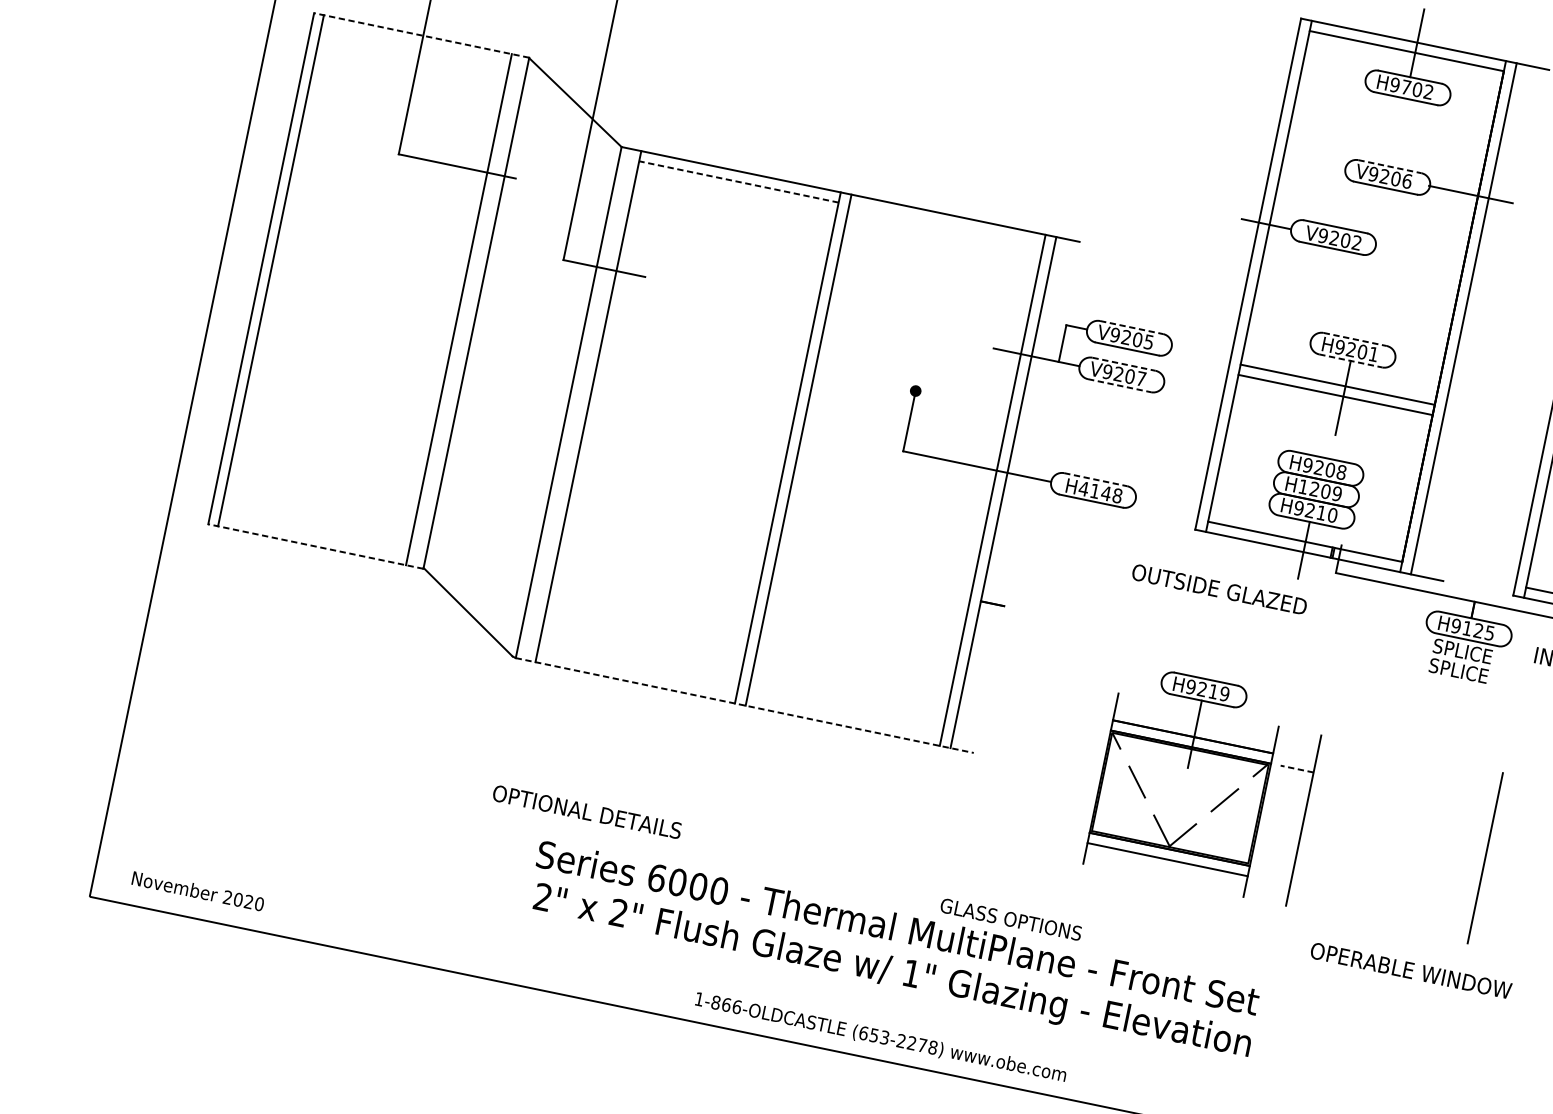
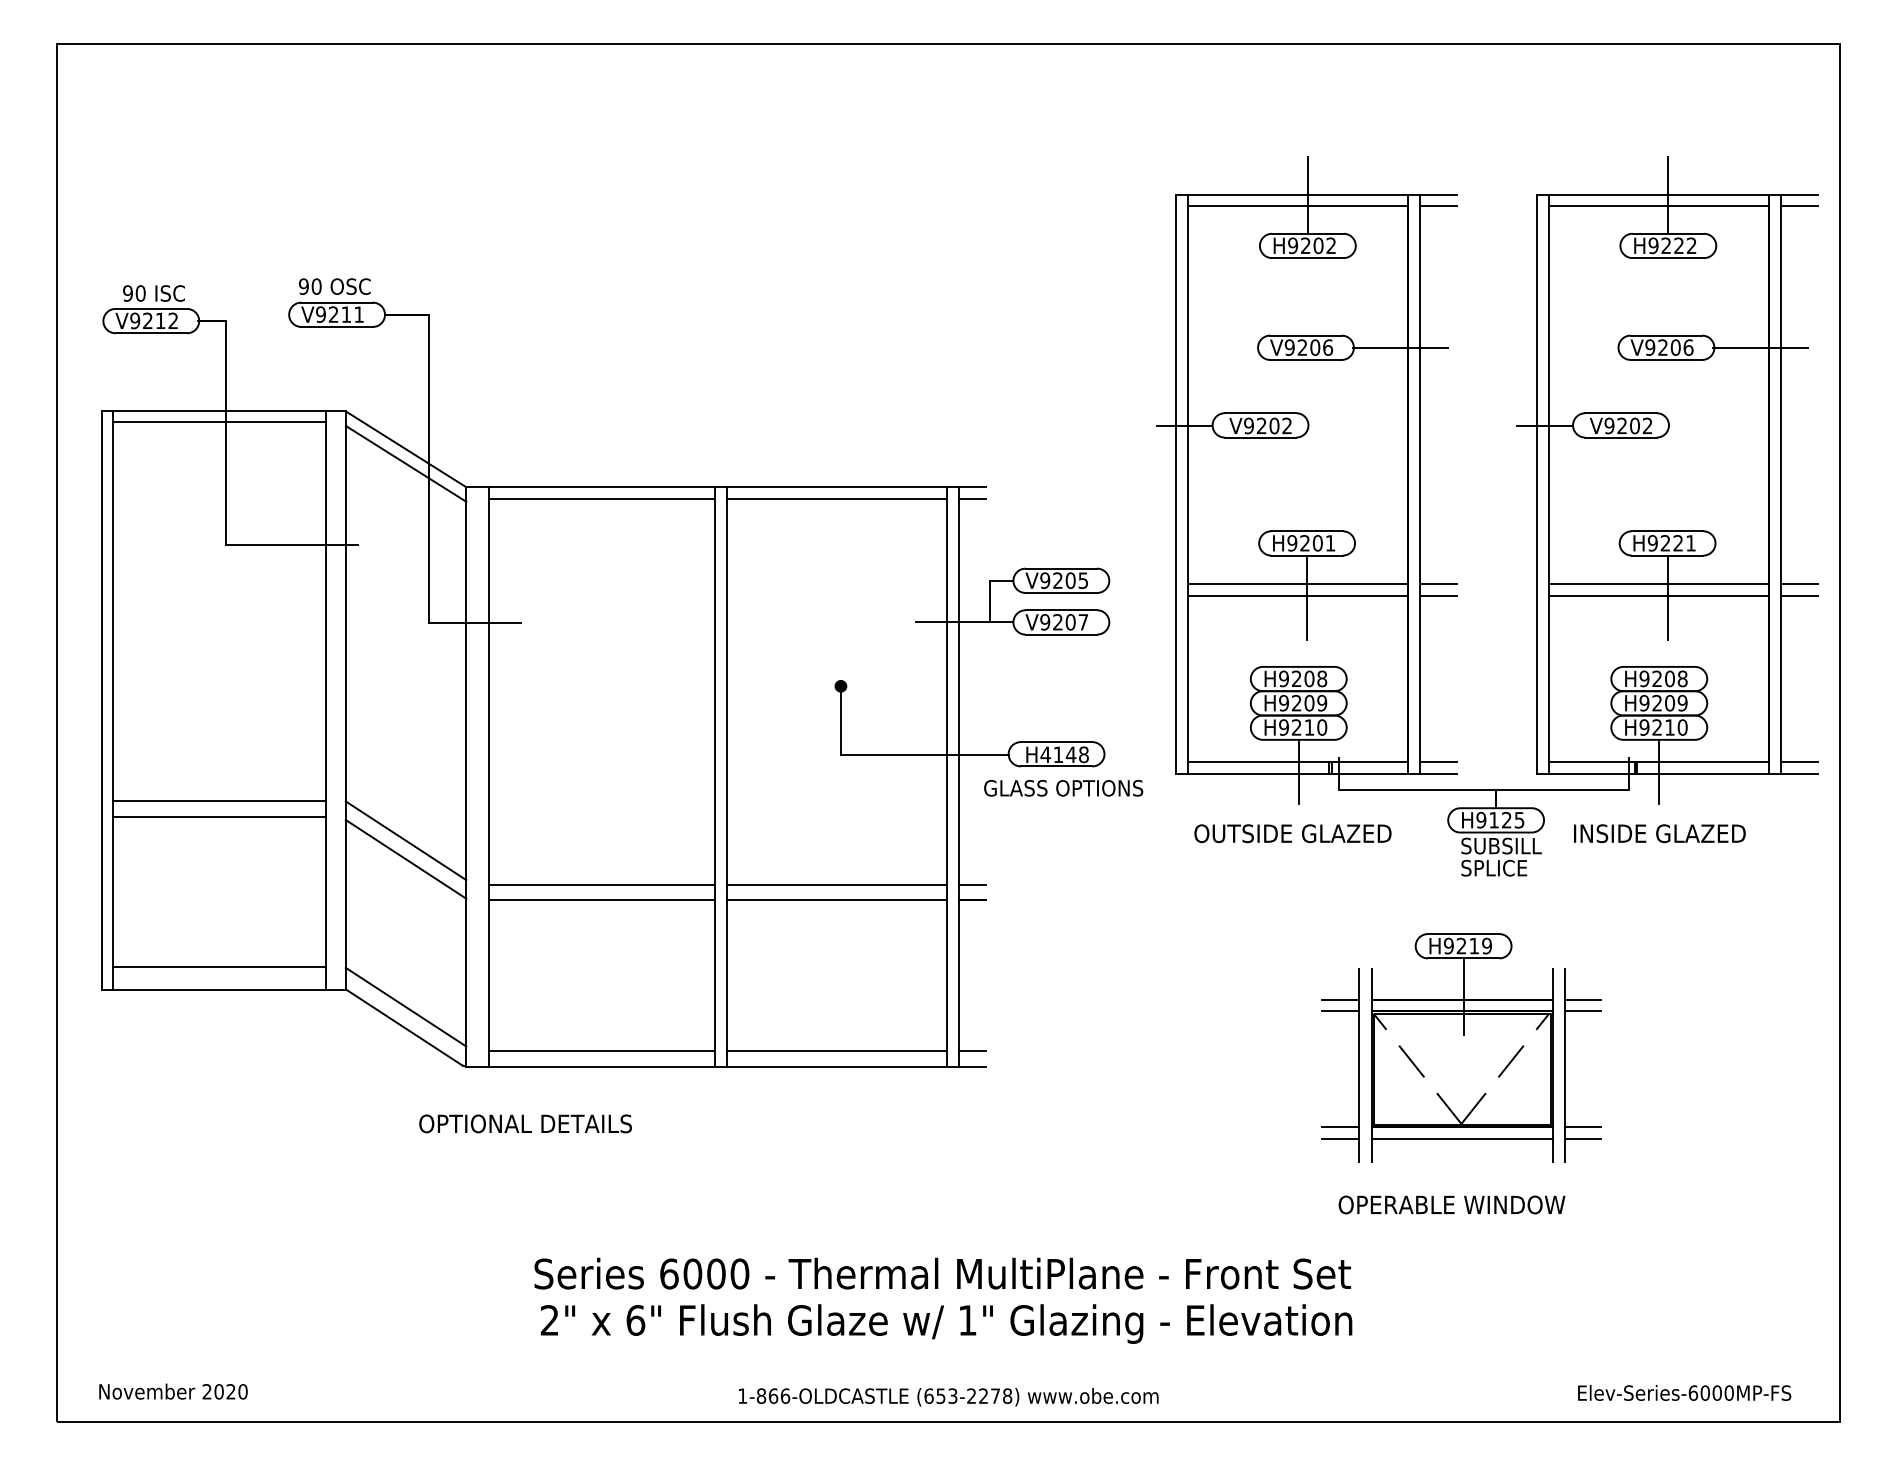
line: (421, 34) -> (223, 410), dashed -> solid
line: (415, 44) -> (219, 422), added
line: (1530, 76) -> (1438, 206), added
text: (1406, 87) -> (1305, 245), H9702 -> H9202
line: (572, 114) -> (405, 463), added
line: (1389, 166) -> (1305, 335), dashed -> solid
line: (738, 181) -> (601, 498), dashed -> solid
line: (946, 224) -> (836, 498), added
line: (1066, 249) -> (972, 498), added
line: (1131, 327) -> (1061, 568), dashed -> solid
line: (1355, 339) -> (1307, 531), dashed -> solid
line: (1351, 360) -> (1307, 555), dashed -> solid
line: (1124, 364) -> (1061, 610), dashed -> solid
line: (346, 378) -> (219, 800), added
line: (1119, 385) -> (1061, 634), dashed -> solid
line: (343, 392) -> (219, 816), added
line: (1461, 410) -> (1438, 584), added
line: (1459, 421) -> (1438, 596), added
line: (503, 447) -> (405, 840), added
line: (499, 464) -> (405, 859), added
line: (1095, 480) -> (1056, 742), dashed -> solid
text: (1303, 486) -> (1283, 702), H1209 -> H9209
line: (668, 522) -> (601, 884), added
line: (316, 525) -> (219, 967), added
line: (665, 536) -> (601, 900), added
line: (315, 546) -> (223, 990), dashed -> solid
line: (875, 565) -> (836, 884), added
line: (1428, 567) -> (1438, 762), added
line: (872, 579) -> (836, 900), added
line: (995, 589) -> (972, 884), added
text: (1219, 589) -> (1292, 833), moved
line: (473, 593) -> (405, 1006), added
text: (1474, 653) -> (1507, 845), SPLICE -> SUBSILL
line: (637, 668) -> (601, 1050), added
line: (744, 705) -> (725, 1066), dashed -> solid
line: (845, 711) -> (836, 1050), added
line: (965, 736) -> (972, 1050), added
line: (1299, 758) -> (1340, 999), added
line: (1296, 769) -> (1340, 1011), dashed -> solid
part: (1184, 779) -> (1462, 1047), moved
line: (1512, 802) -> (1582, 999), added
text: (587, 811) -> (525, 1123), moved
line: (1510, 813) -> (1582, 1011), added
line: (1275, 871) -> (1340, 1127), added
line: (1273, 881) -> (1340, 1138), added
text: (618, 912) -> (635, 1320), 2" -> 6"
line: (1489, 915) -> (1582, 1127), added
text: (1010, 919) -> (1063, 788), moved
line: (1487, 925) -> (1582, 1138), added
text: (1410, 970) -> (1451, 1204), moved

